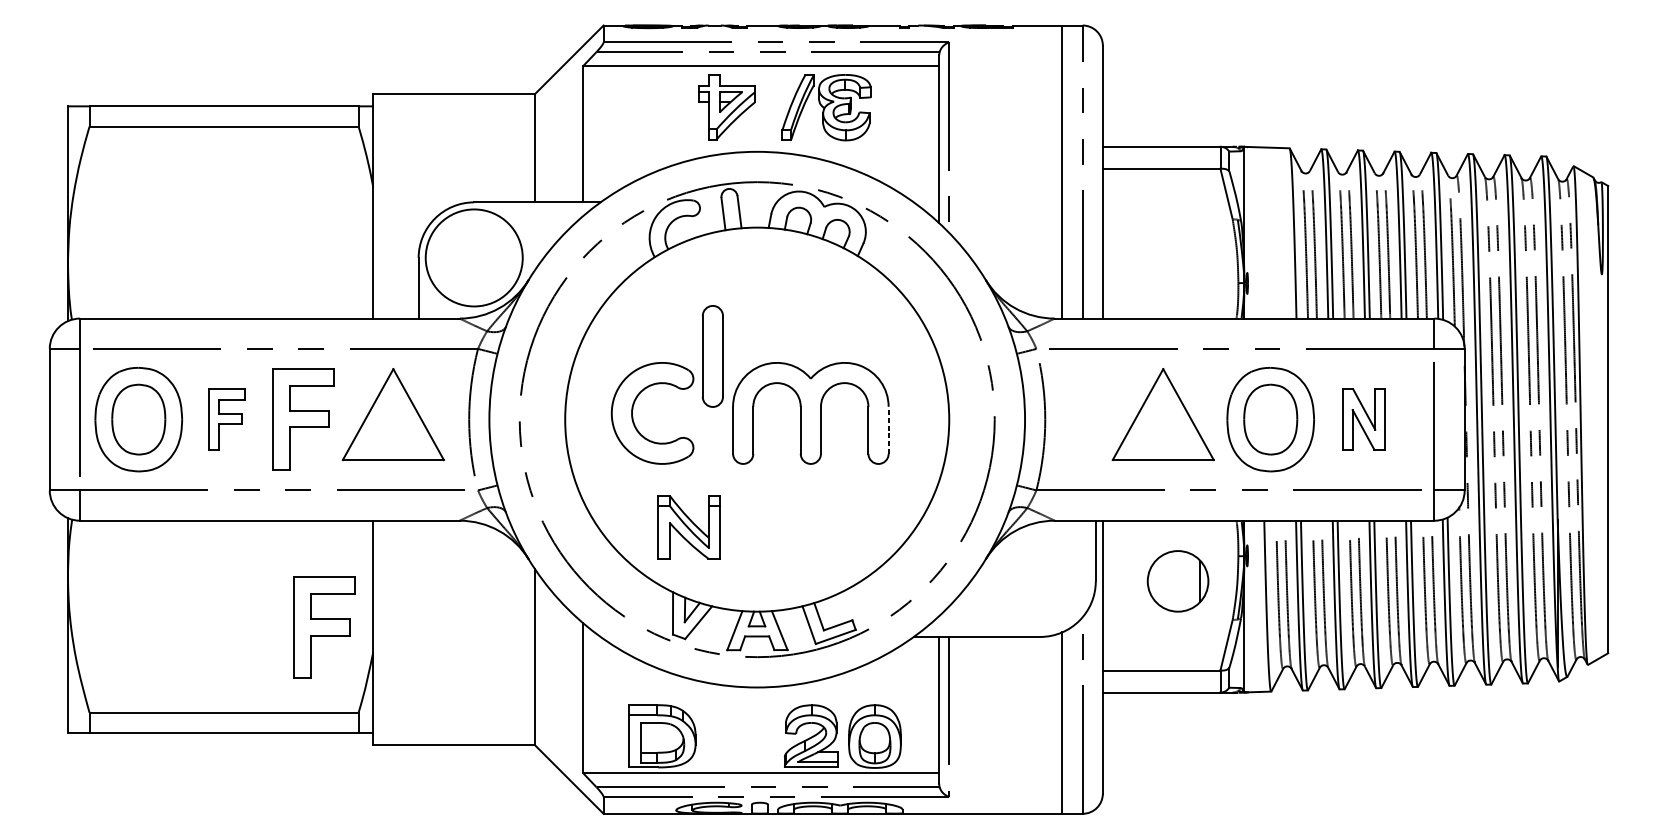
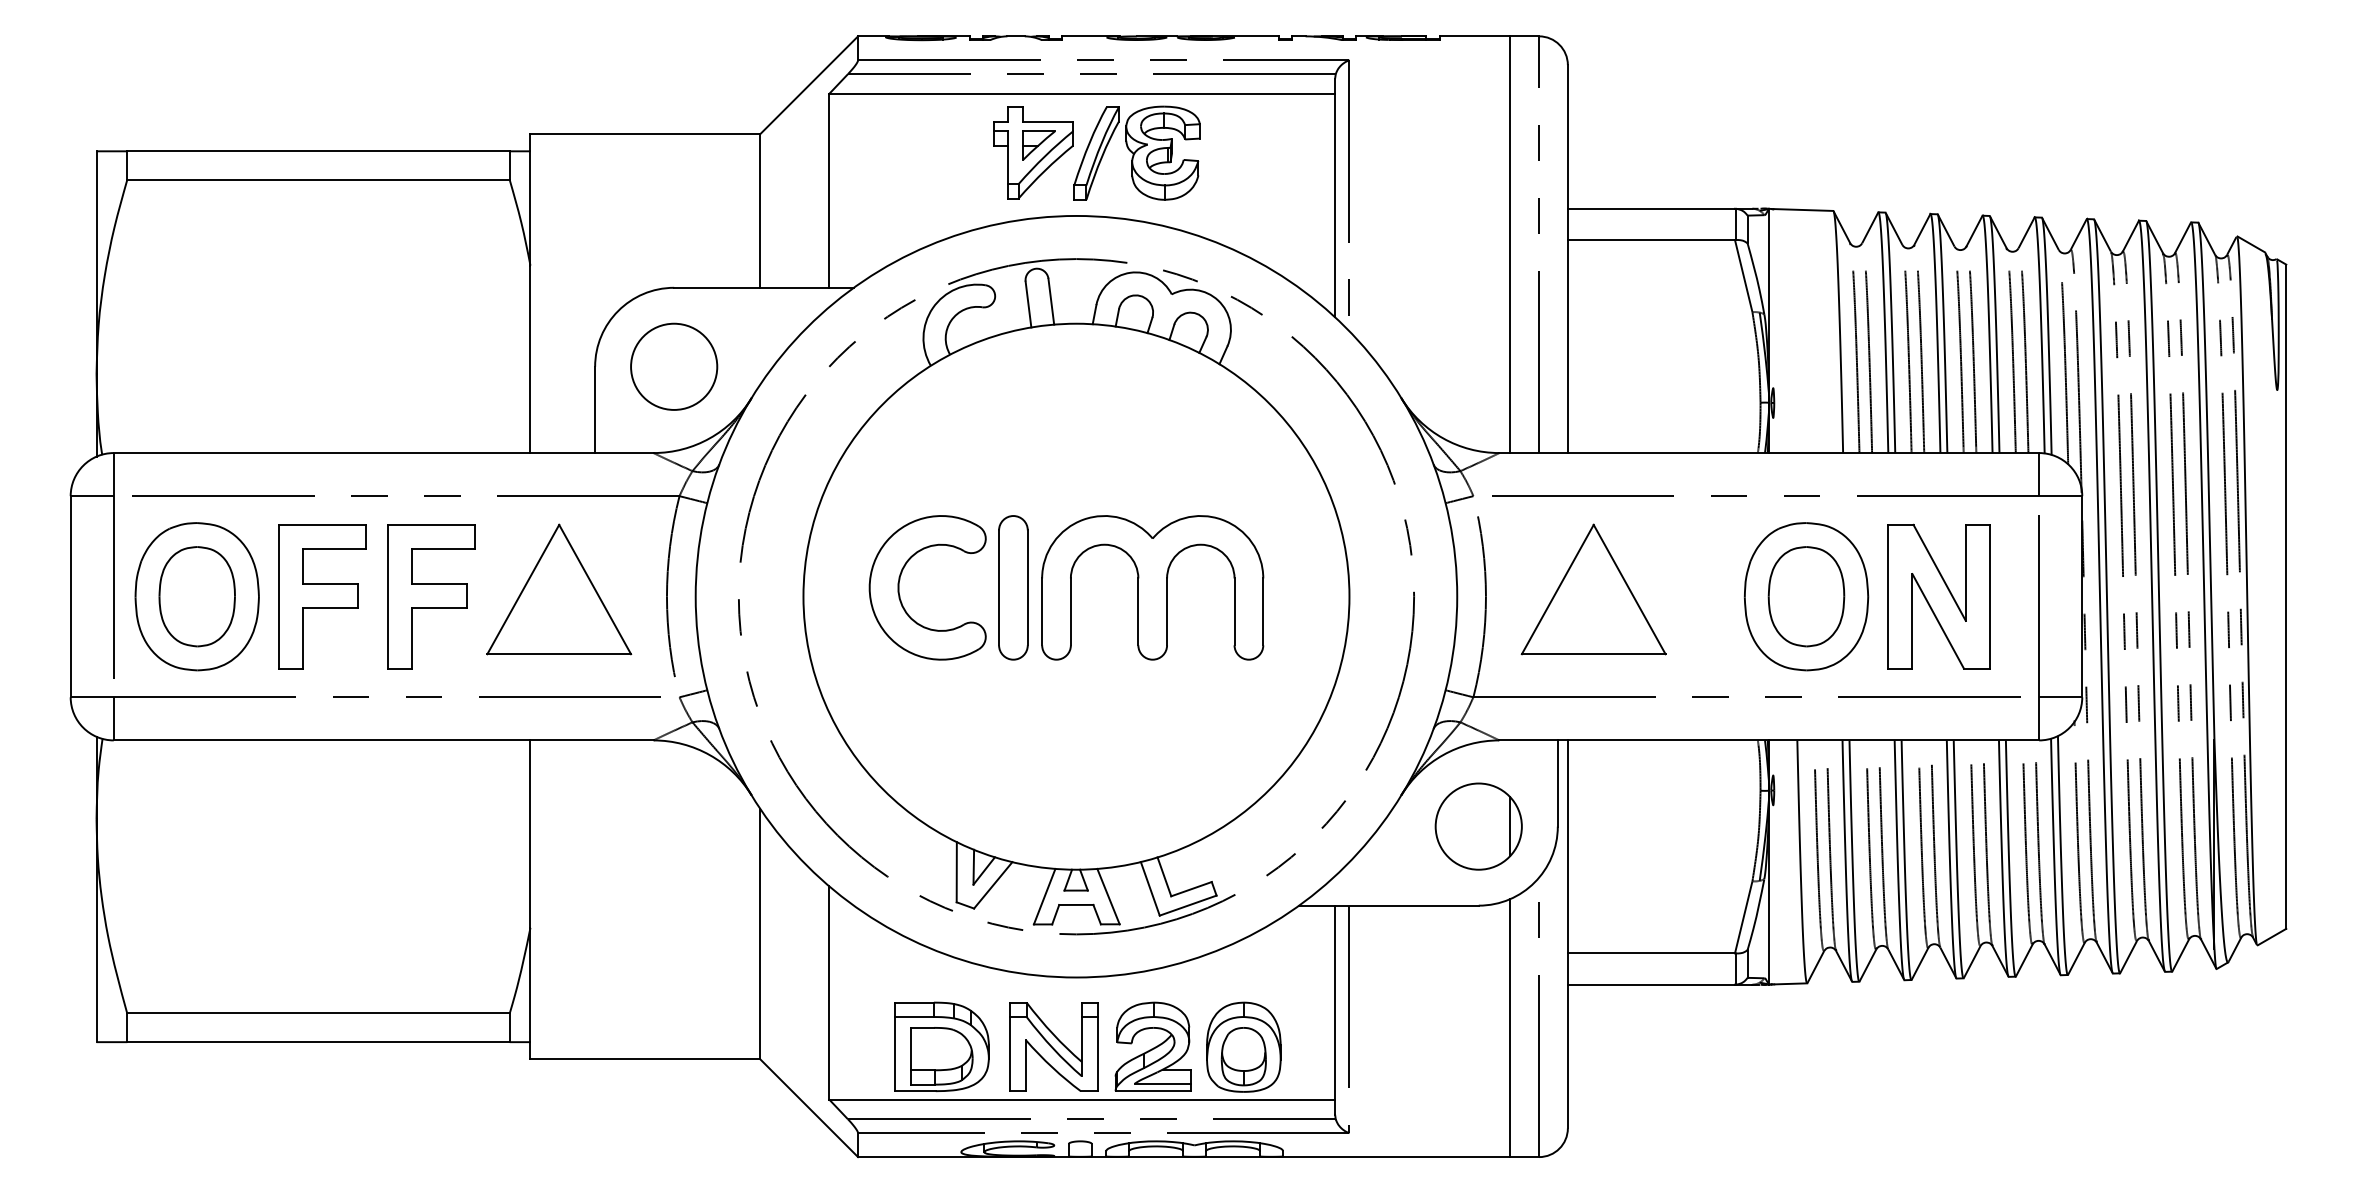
part: (826, 107) -> (1136, 152), moved
circle: (474, 257) -> (674, 366), size x0.62
part: (712, 356) -> (1013, 587), moved
part: (1163, 414) -> (1593, 589), moved
part: (226, 419) -> (322, 596), size x1.67
part: (1363, 419) -> (1938, 596), size x1.67
line: (888, 430) -> (1263, 611), dashed -> solid
part: (689, 527) -> (1053, 1046), moved
part: (1177, 581) -> (1478, 826), moved
part: (324, 627) -> (461, 892), removed

